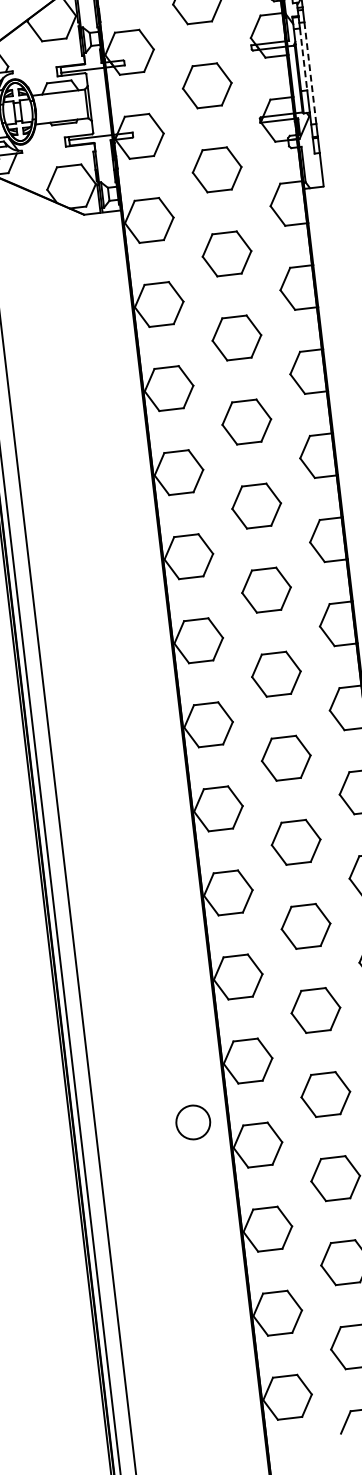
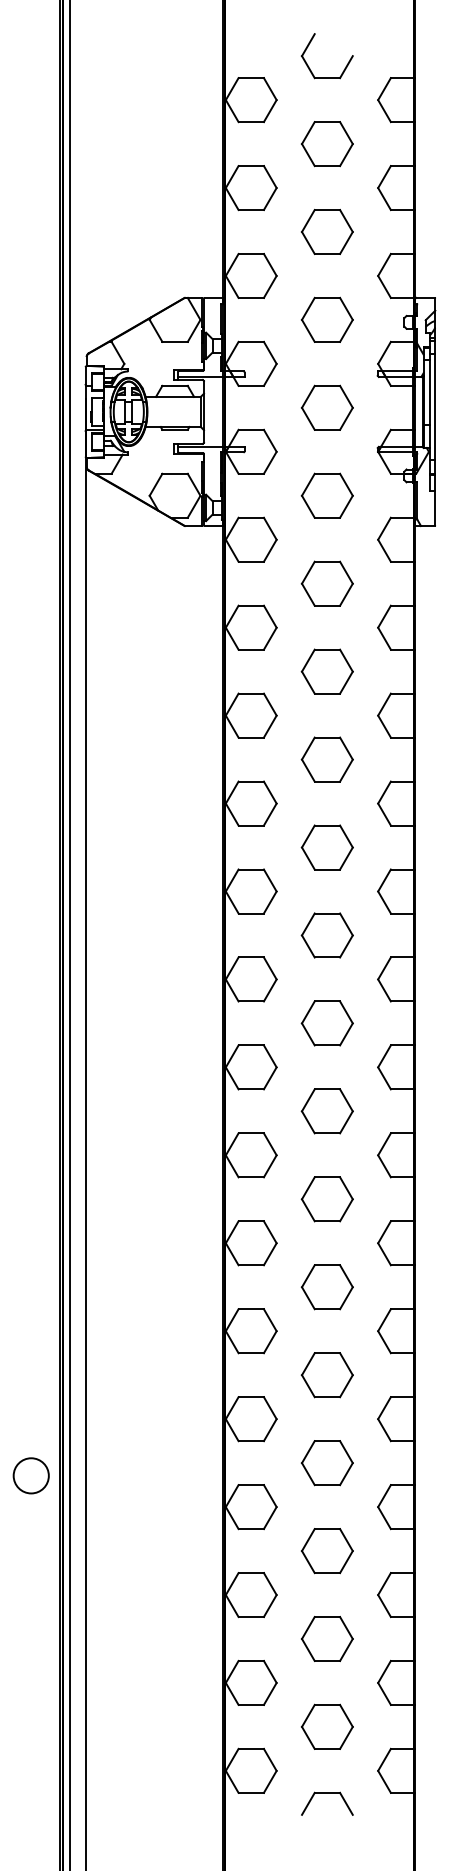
line: (303, 59) -> (429, 392), dashed -> solid
line: (310, 73) -> (435, 407), dashed -> solid
circle: (192, 1122) -> (30, 1475), moved

